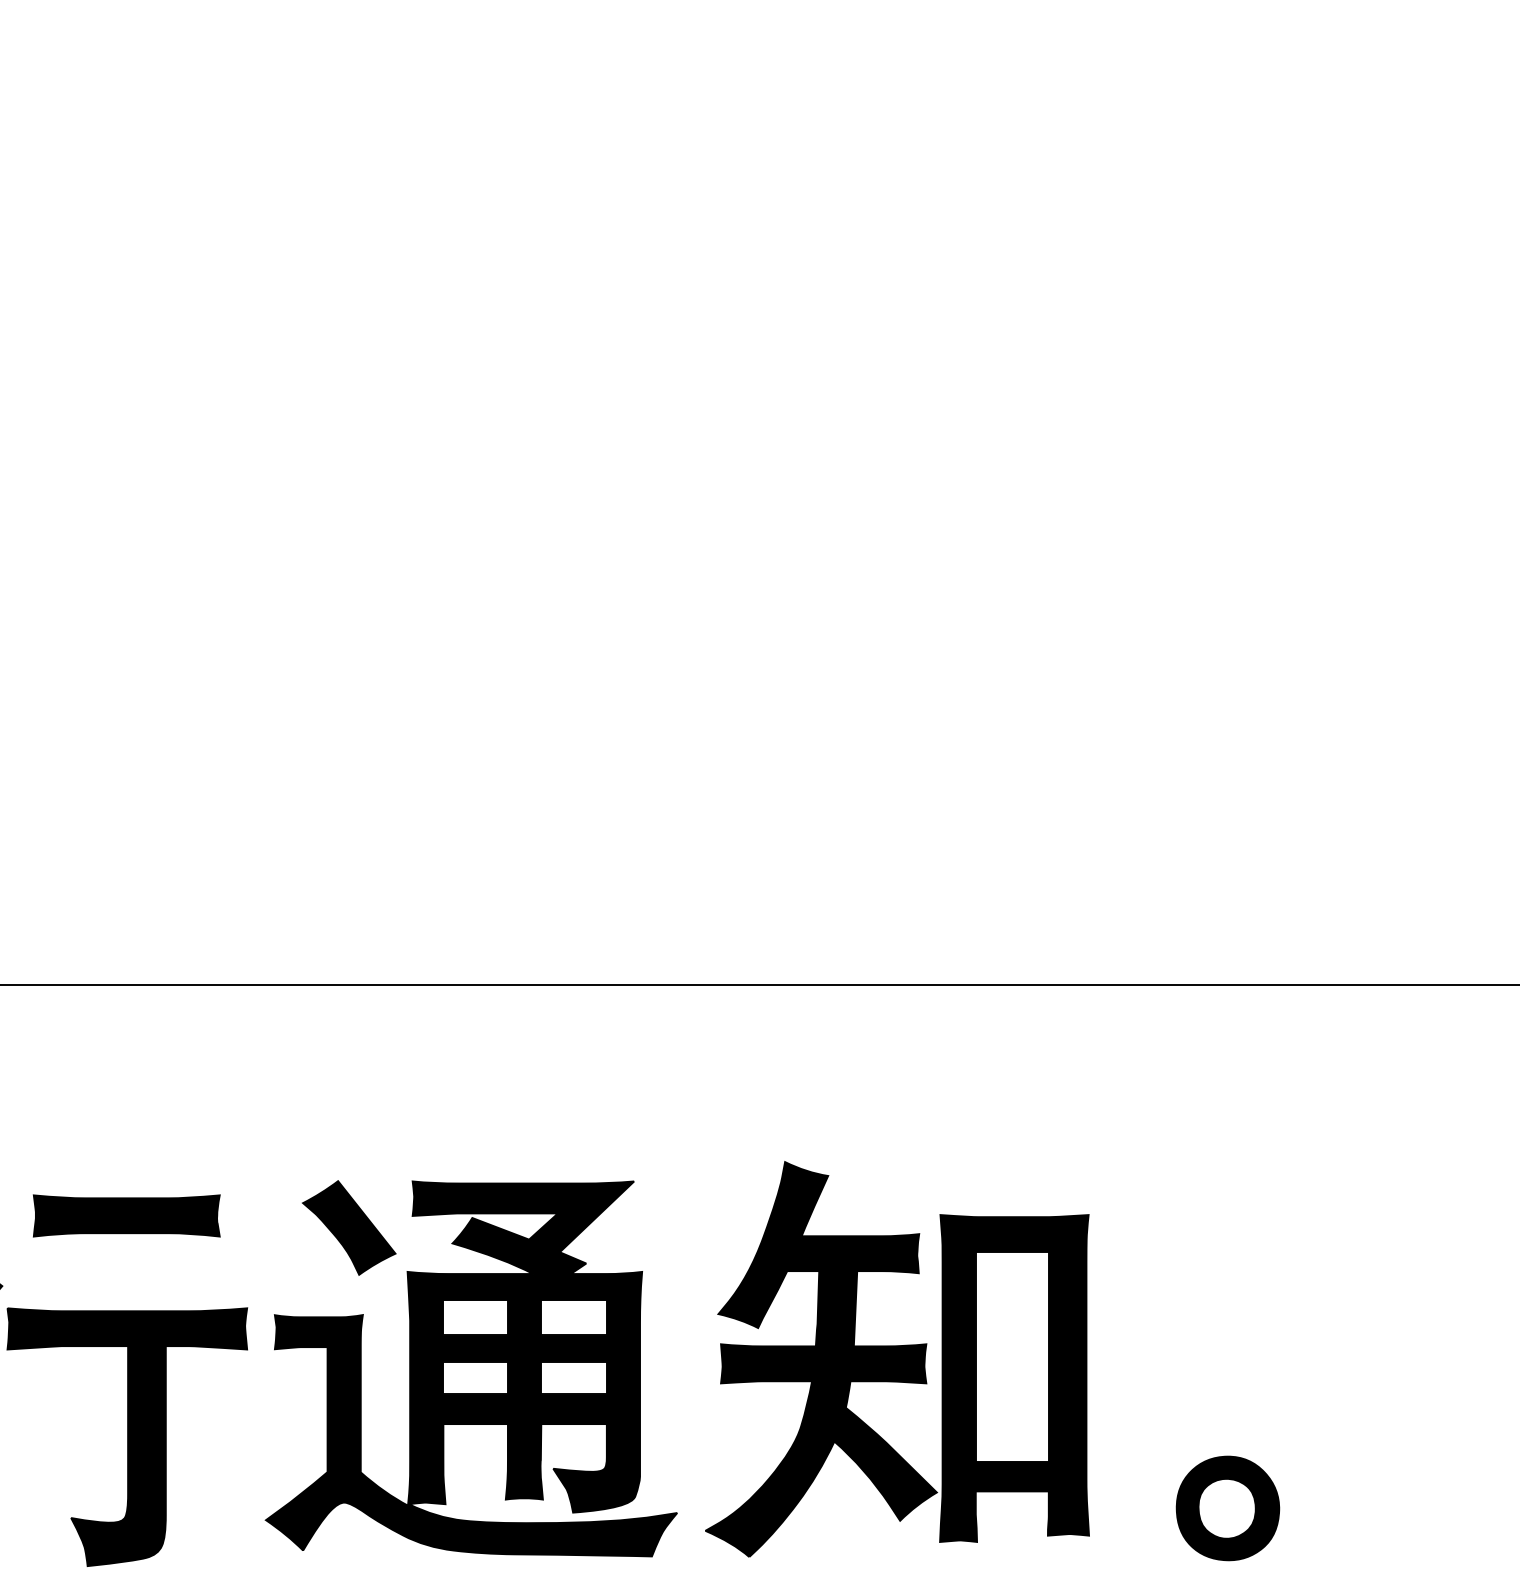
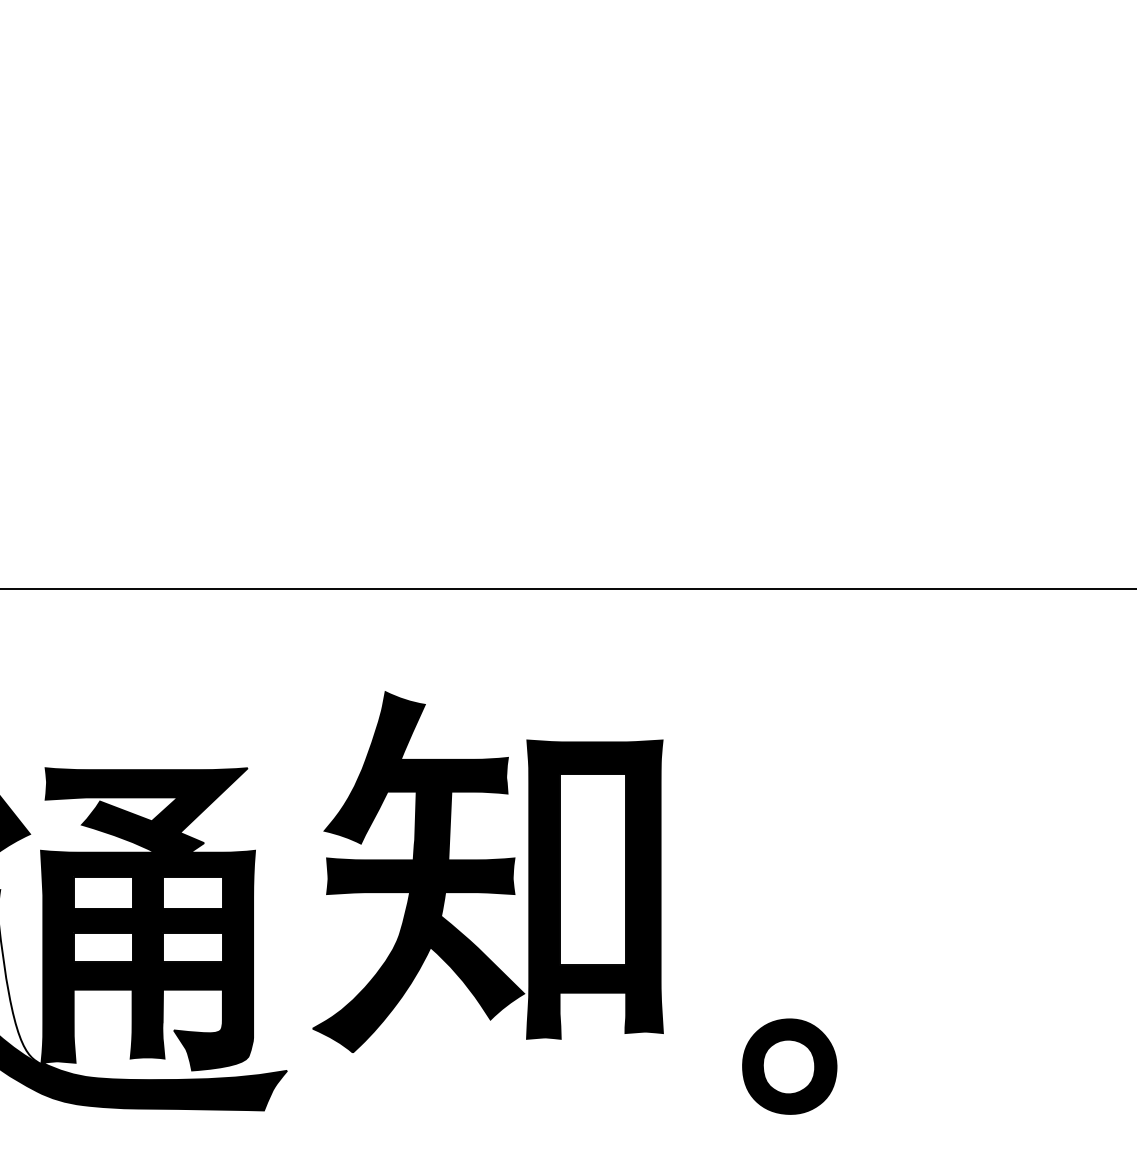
part: (897, 1359) -> (488, 872), moved

